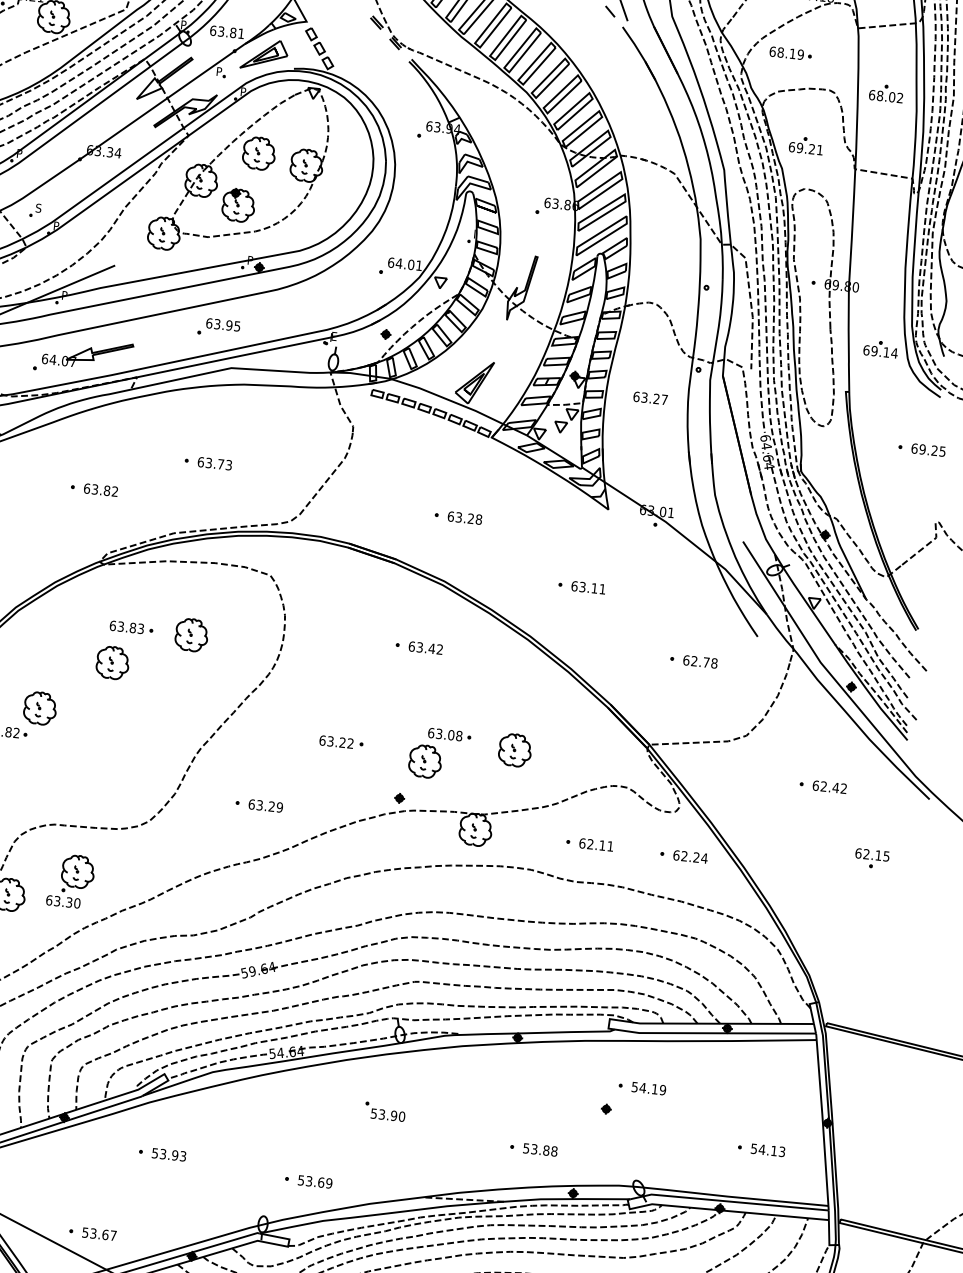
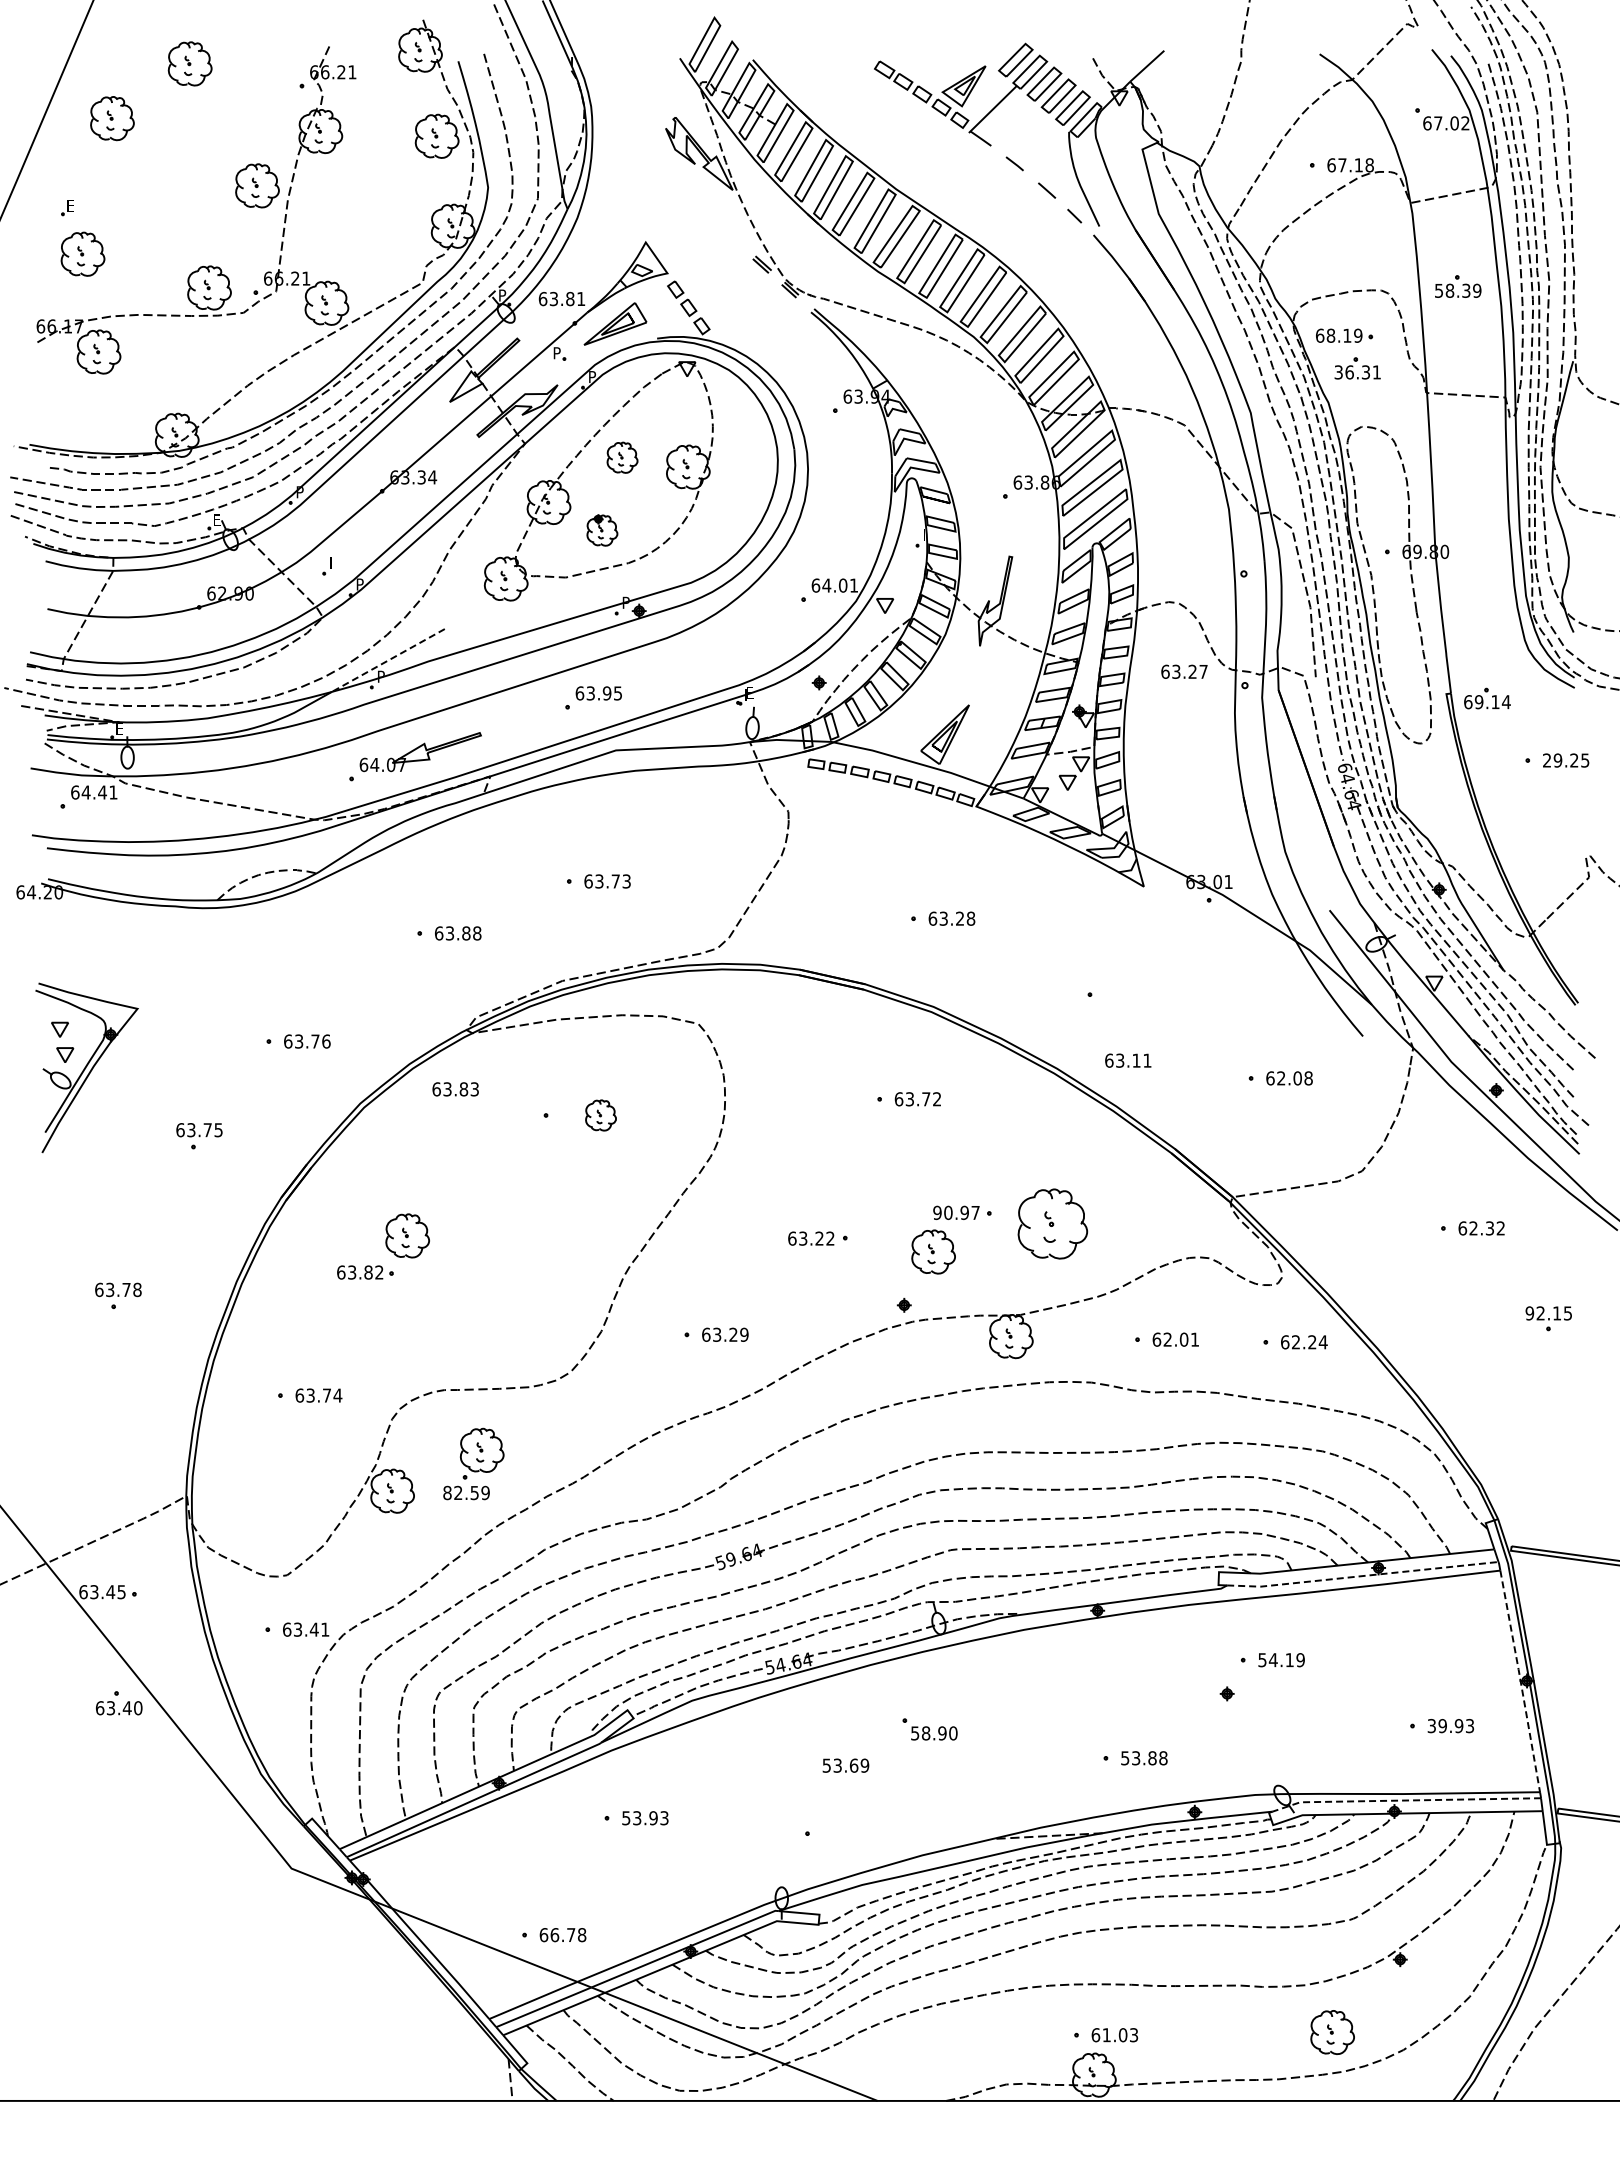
part: (790, 53) -> (1344, 335), moved
text: (886, 96) -> (1458, 290), 68.02 -> 58.39
text: (801, 148) -> (1351, 372), 69.21 -> 36.31
part: (259, 153) -> (622, 457), size x0.7
part: (238, 205) -> (602, 530), size x0.7
text: (38, 207) -> (333, 562), S -> I
line: (71, 284) -> (388, 660), solid -> dashed
part: (880, 349) -> (1487, 698), moved
text: (650, 398) -> (1184, 671), moved
text: (914, 448) -> (1547, 760), 69.25 -> 29.25
text: (115, 491) -> (477, 933), 63.82 -> 63.88
text: (588, 587) -> (1128, 1060), moved
text: (126, 627) -> (455, 1089), moved
part: (191, 635) -> (600, 1115), size x0.7
text: (431, 648) -> (925, 1099), 63.42 -> 63.72
part: (112, 662) -> (498, 1163), removed
text: (706, 662) -> (1297, 1078), 62.78 -> 62.08
text: (445, 734) -> (956, 1212), 63.08 -> 90.97
part: (514, 749) -> (1052, 1223), size x1.6
text: (835, 787) -> (1489, 1228), 62.42 -> 62.32
text: (602, 845) -> (1183, 1339), 62.11 -> 62.01
text: (858, 853) -> (1529, 1313), 62.15 -> 92.15
text: (63, 901) -> (466, 1492), 63.30 -> 82.59
line: (714, 1033) -> (1362, 1576), solid -> dashed
text: (381, 1114) -> (925, 1733), 53.90 -> 58.90
line: (822, 1123) -> (1520, 1681), solid -> dashed
text: (764, 1149) -> (1445, 1725), 54.13 -> 39.93
text: (314, 1181) -> (845, 1765), moved
line: (728, 1201) -> (1405, 1800), solid -> dashed
text: (99, 1234) -> (562, 1935), 53.67 -> 66.78

